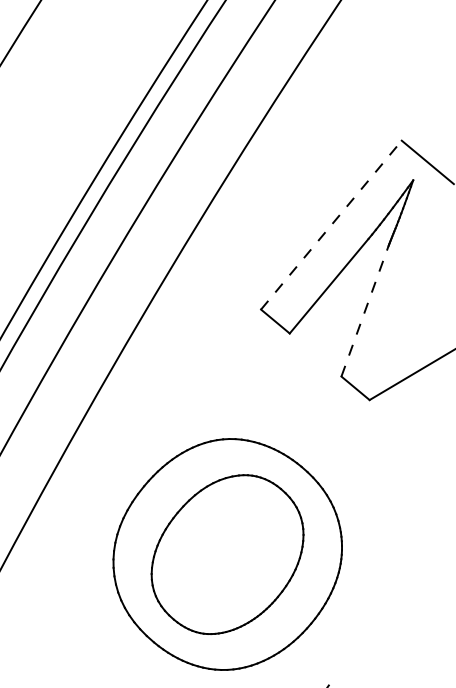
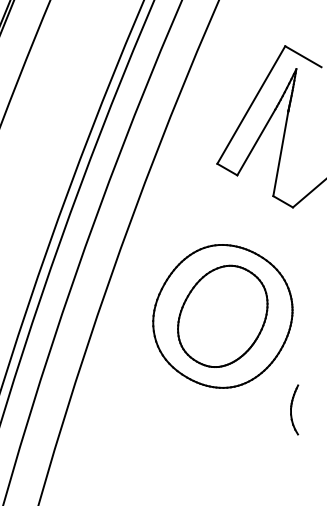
line: (331, 225) -> (251, 105), dashed -> solid
line: (364, 310) -> (280, 153), dashed -> solid

